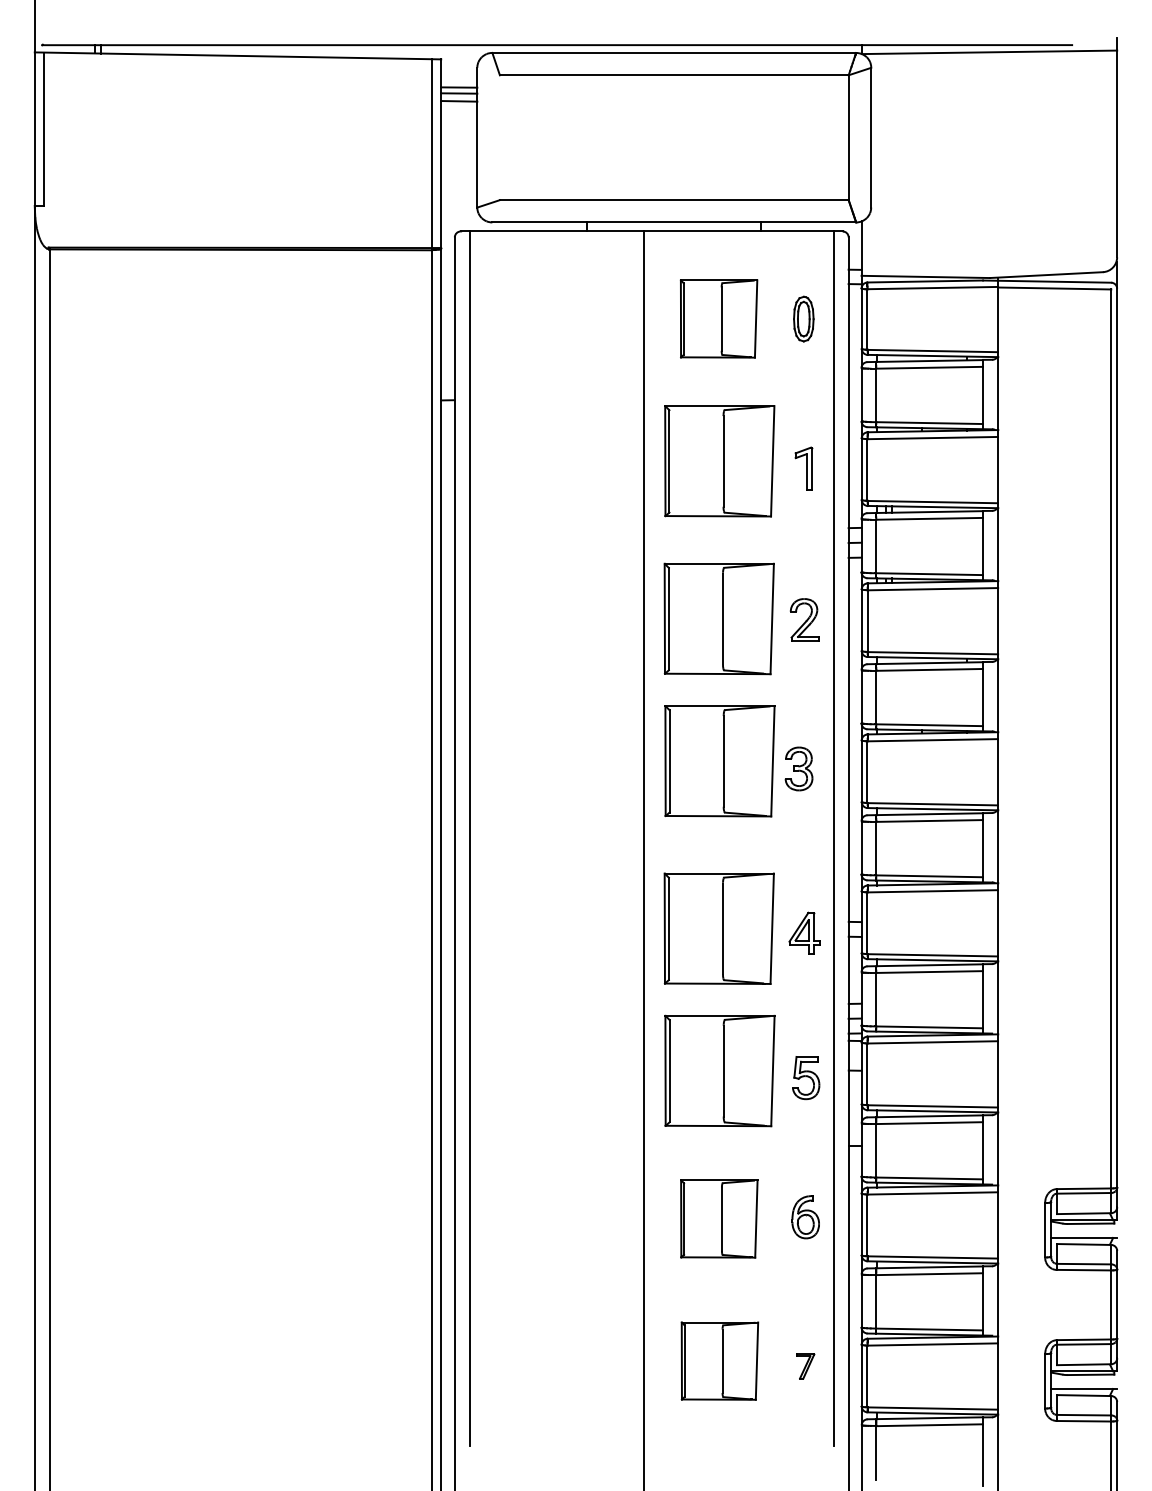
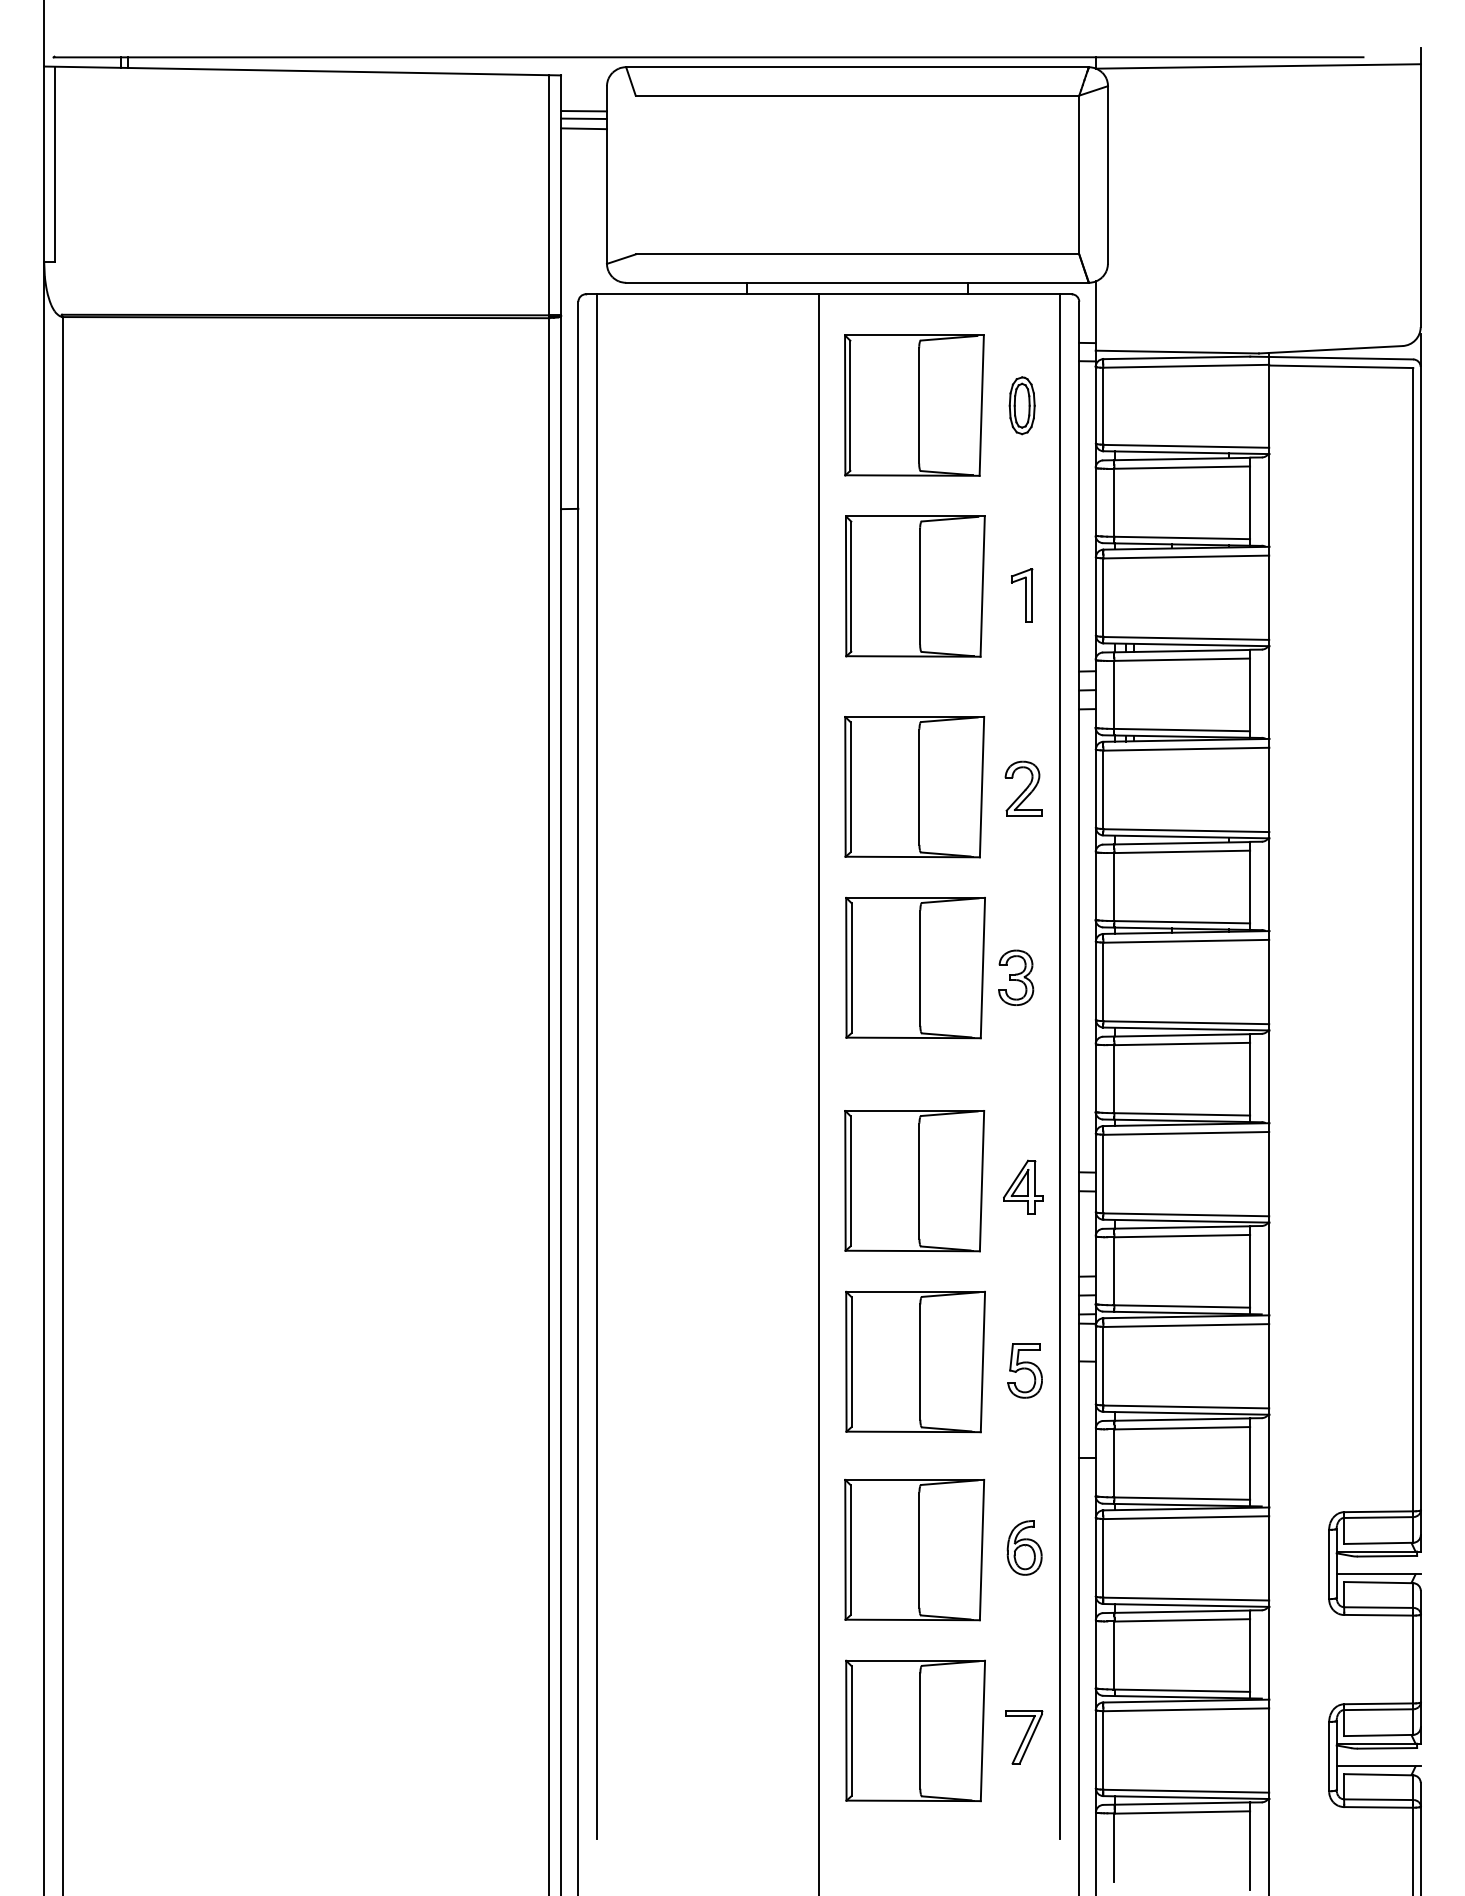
part: (719, 318) -> (914, 405), size x1.43
part: (719, 1219) -> (914, 1550), size x1.43
part: (719, 1360) -> (915, 1730), size x1.43
part: (805, 1366) -> (1024, 1737), size x1.67

